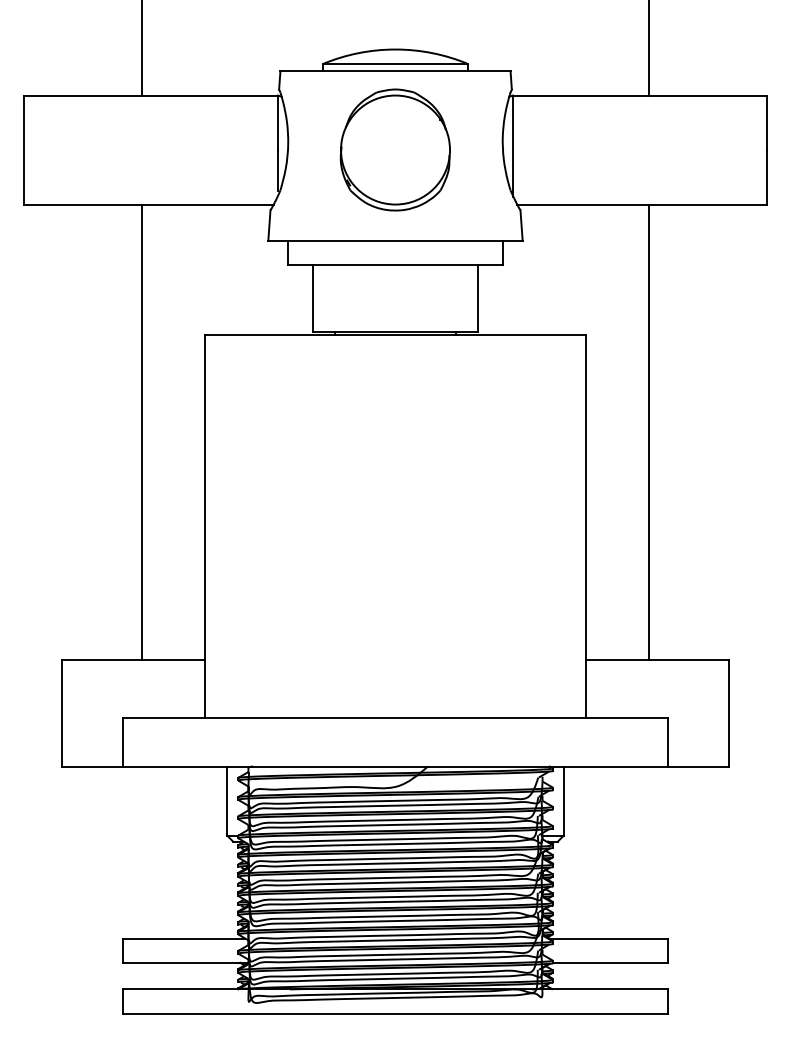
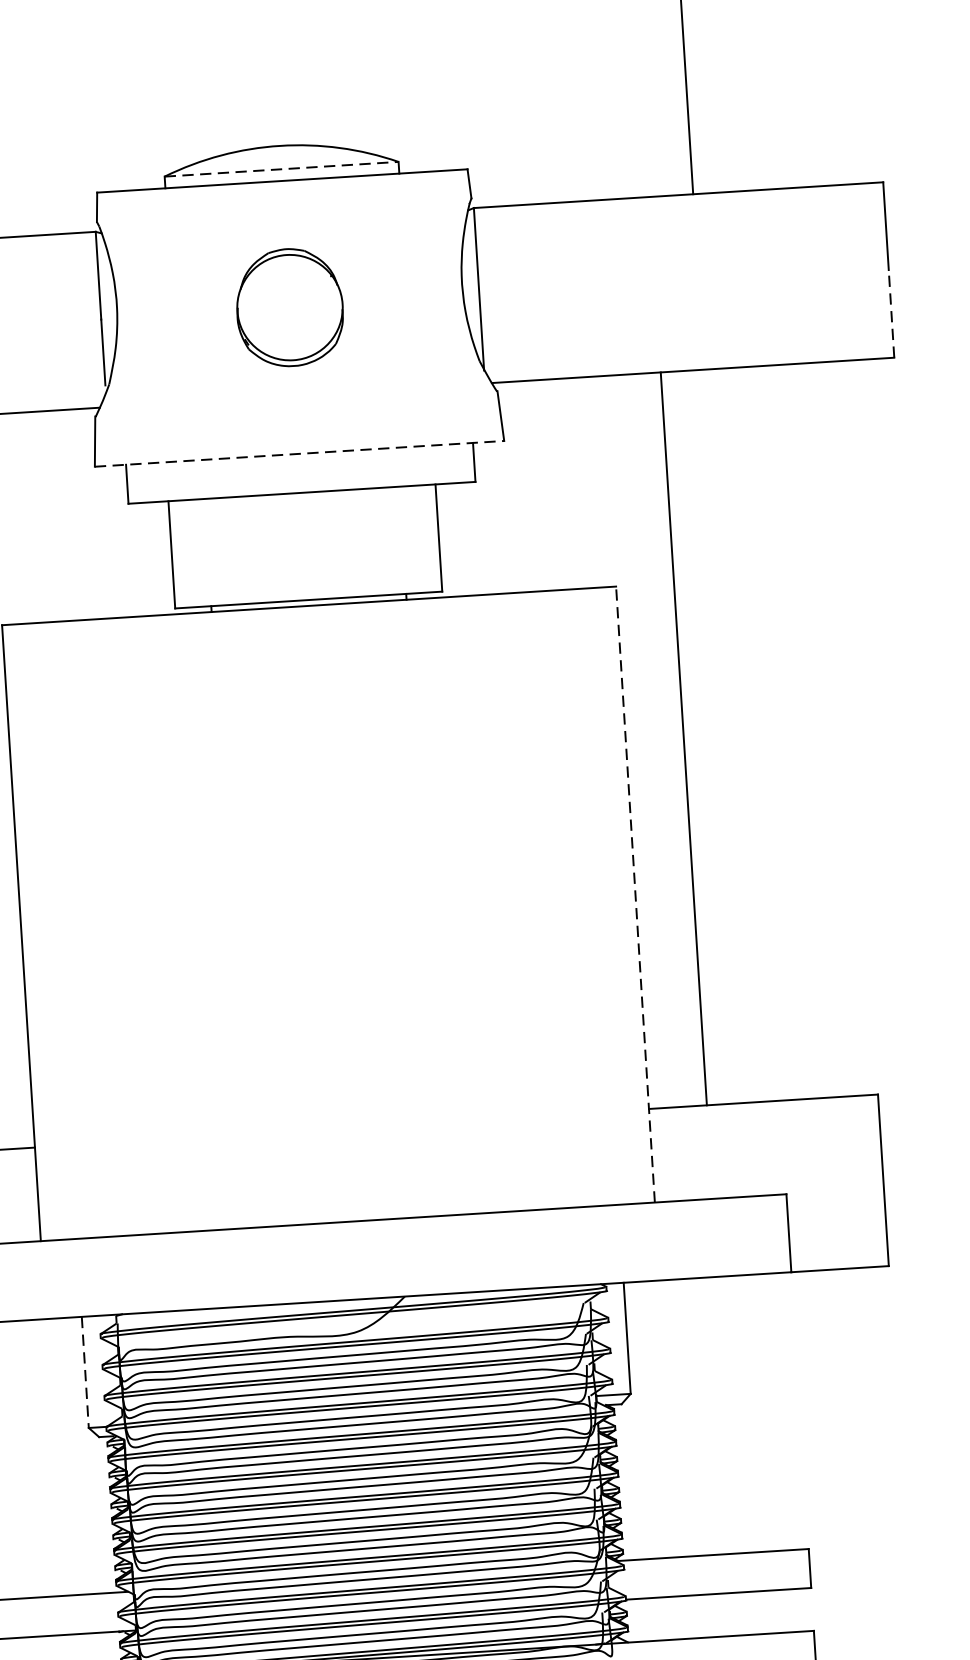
line: (395, 64) -> (281, 169), solid -> dashed
part: (394, 149) -> (288, 306), size x0.6
line: (767, 176) -> (891, 312), solid -> dashed
line: (396, 240) -> (301, 453), solid -> dashed
line: (649, 431) -> (684, 737), moved
line: (586, 526) -> (635, 894), solid -> dashed
line: (227, 801) -> (85, 1373), solid -> dashed

